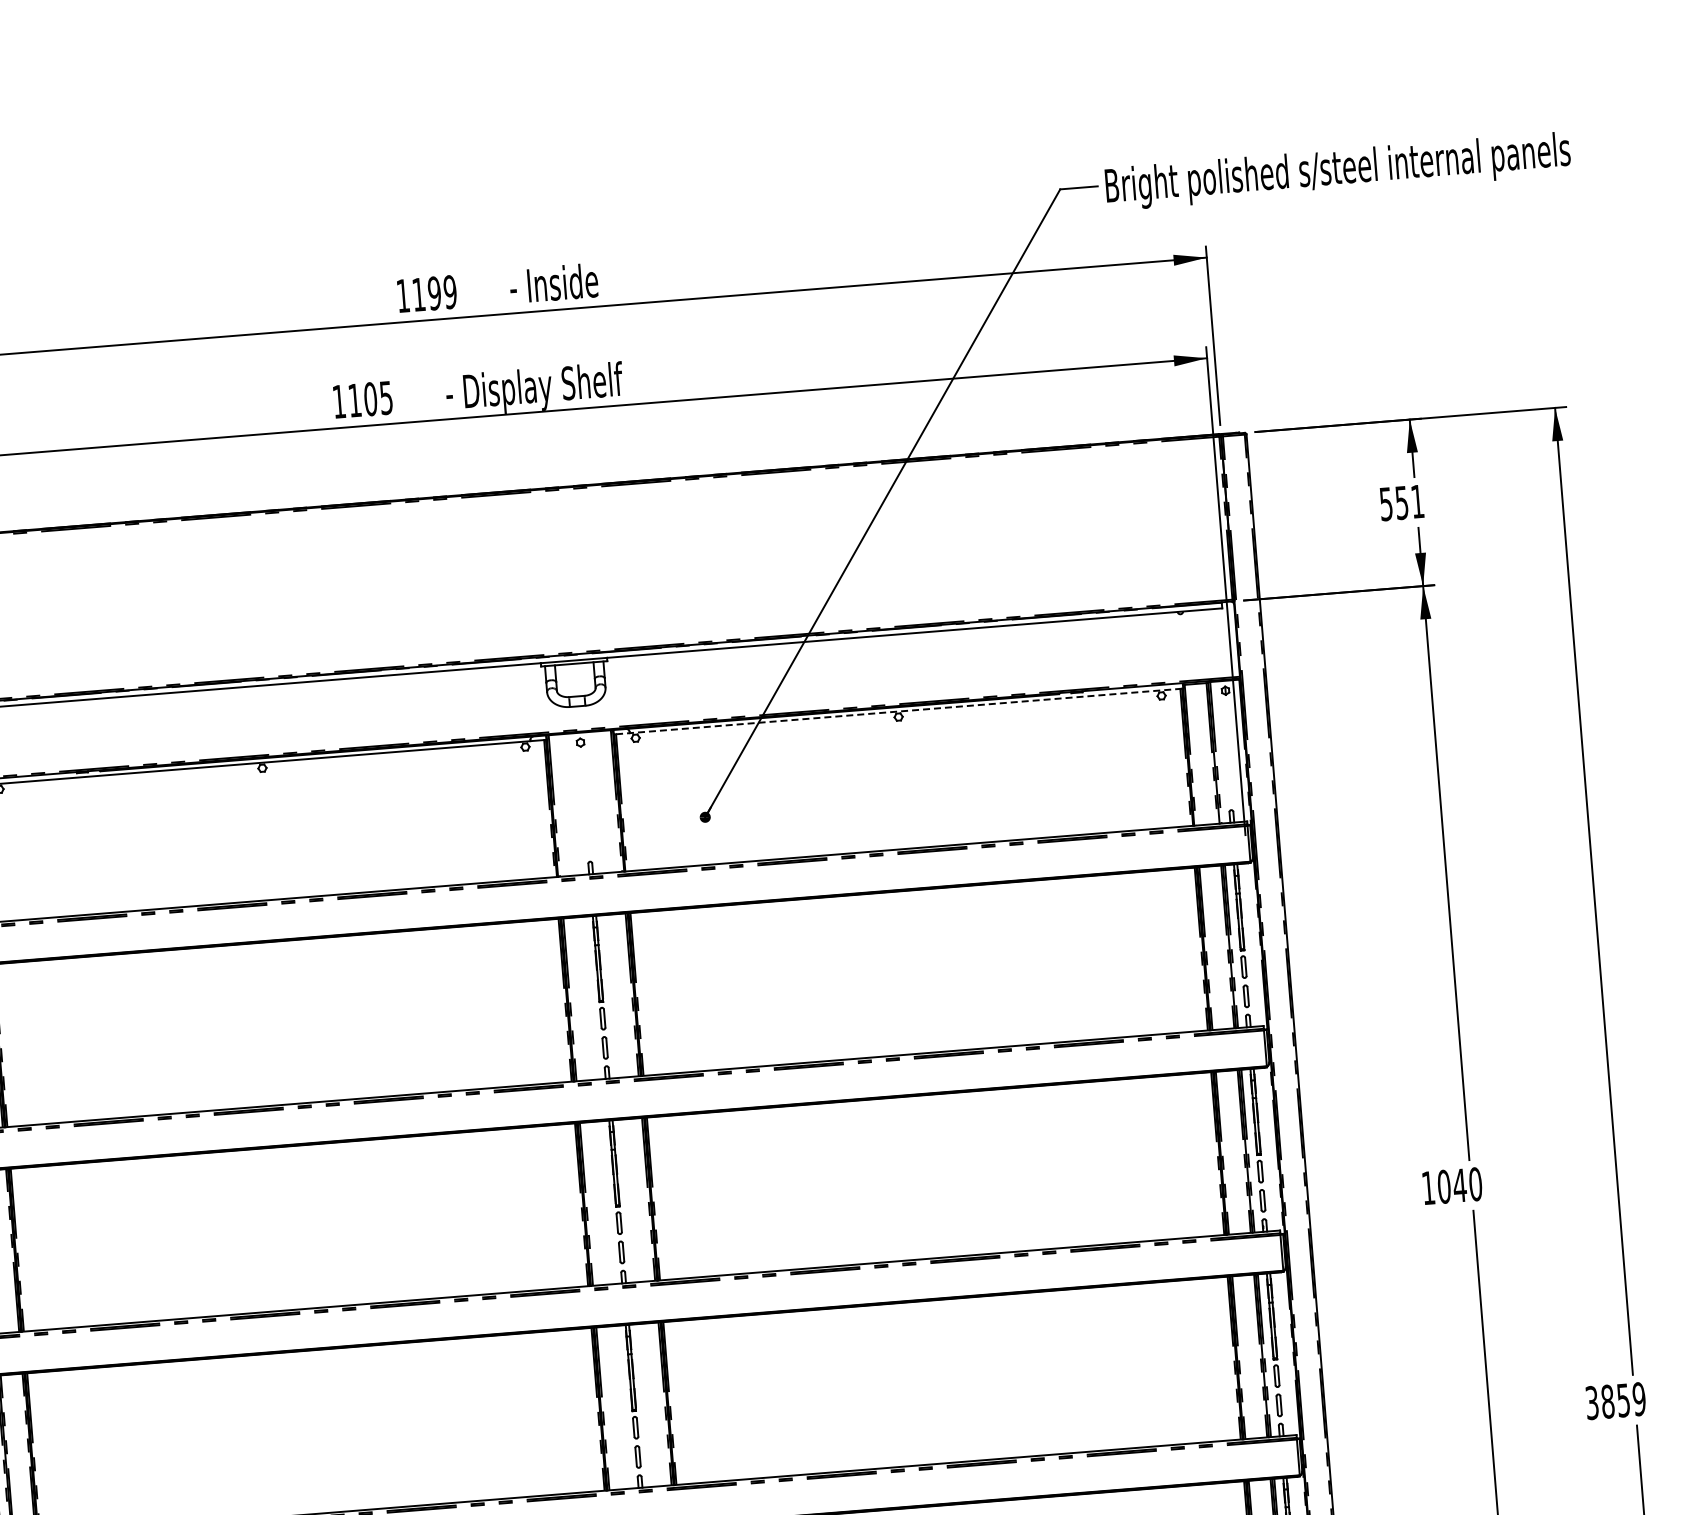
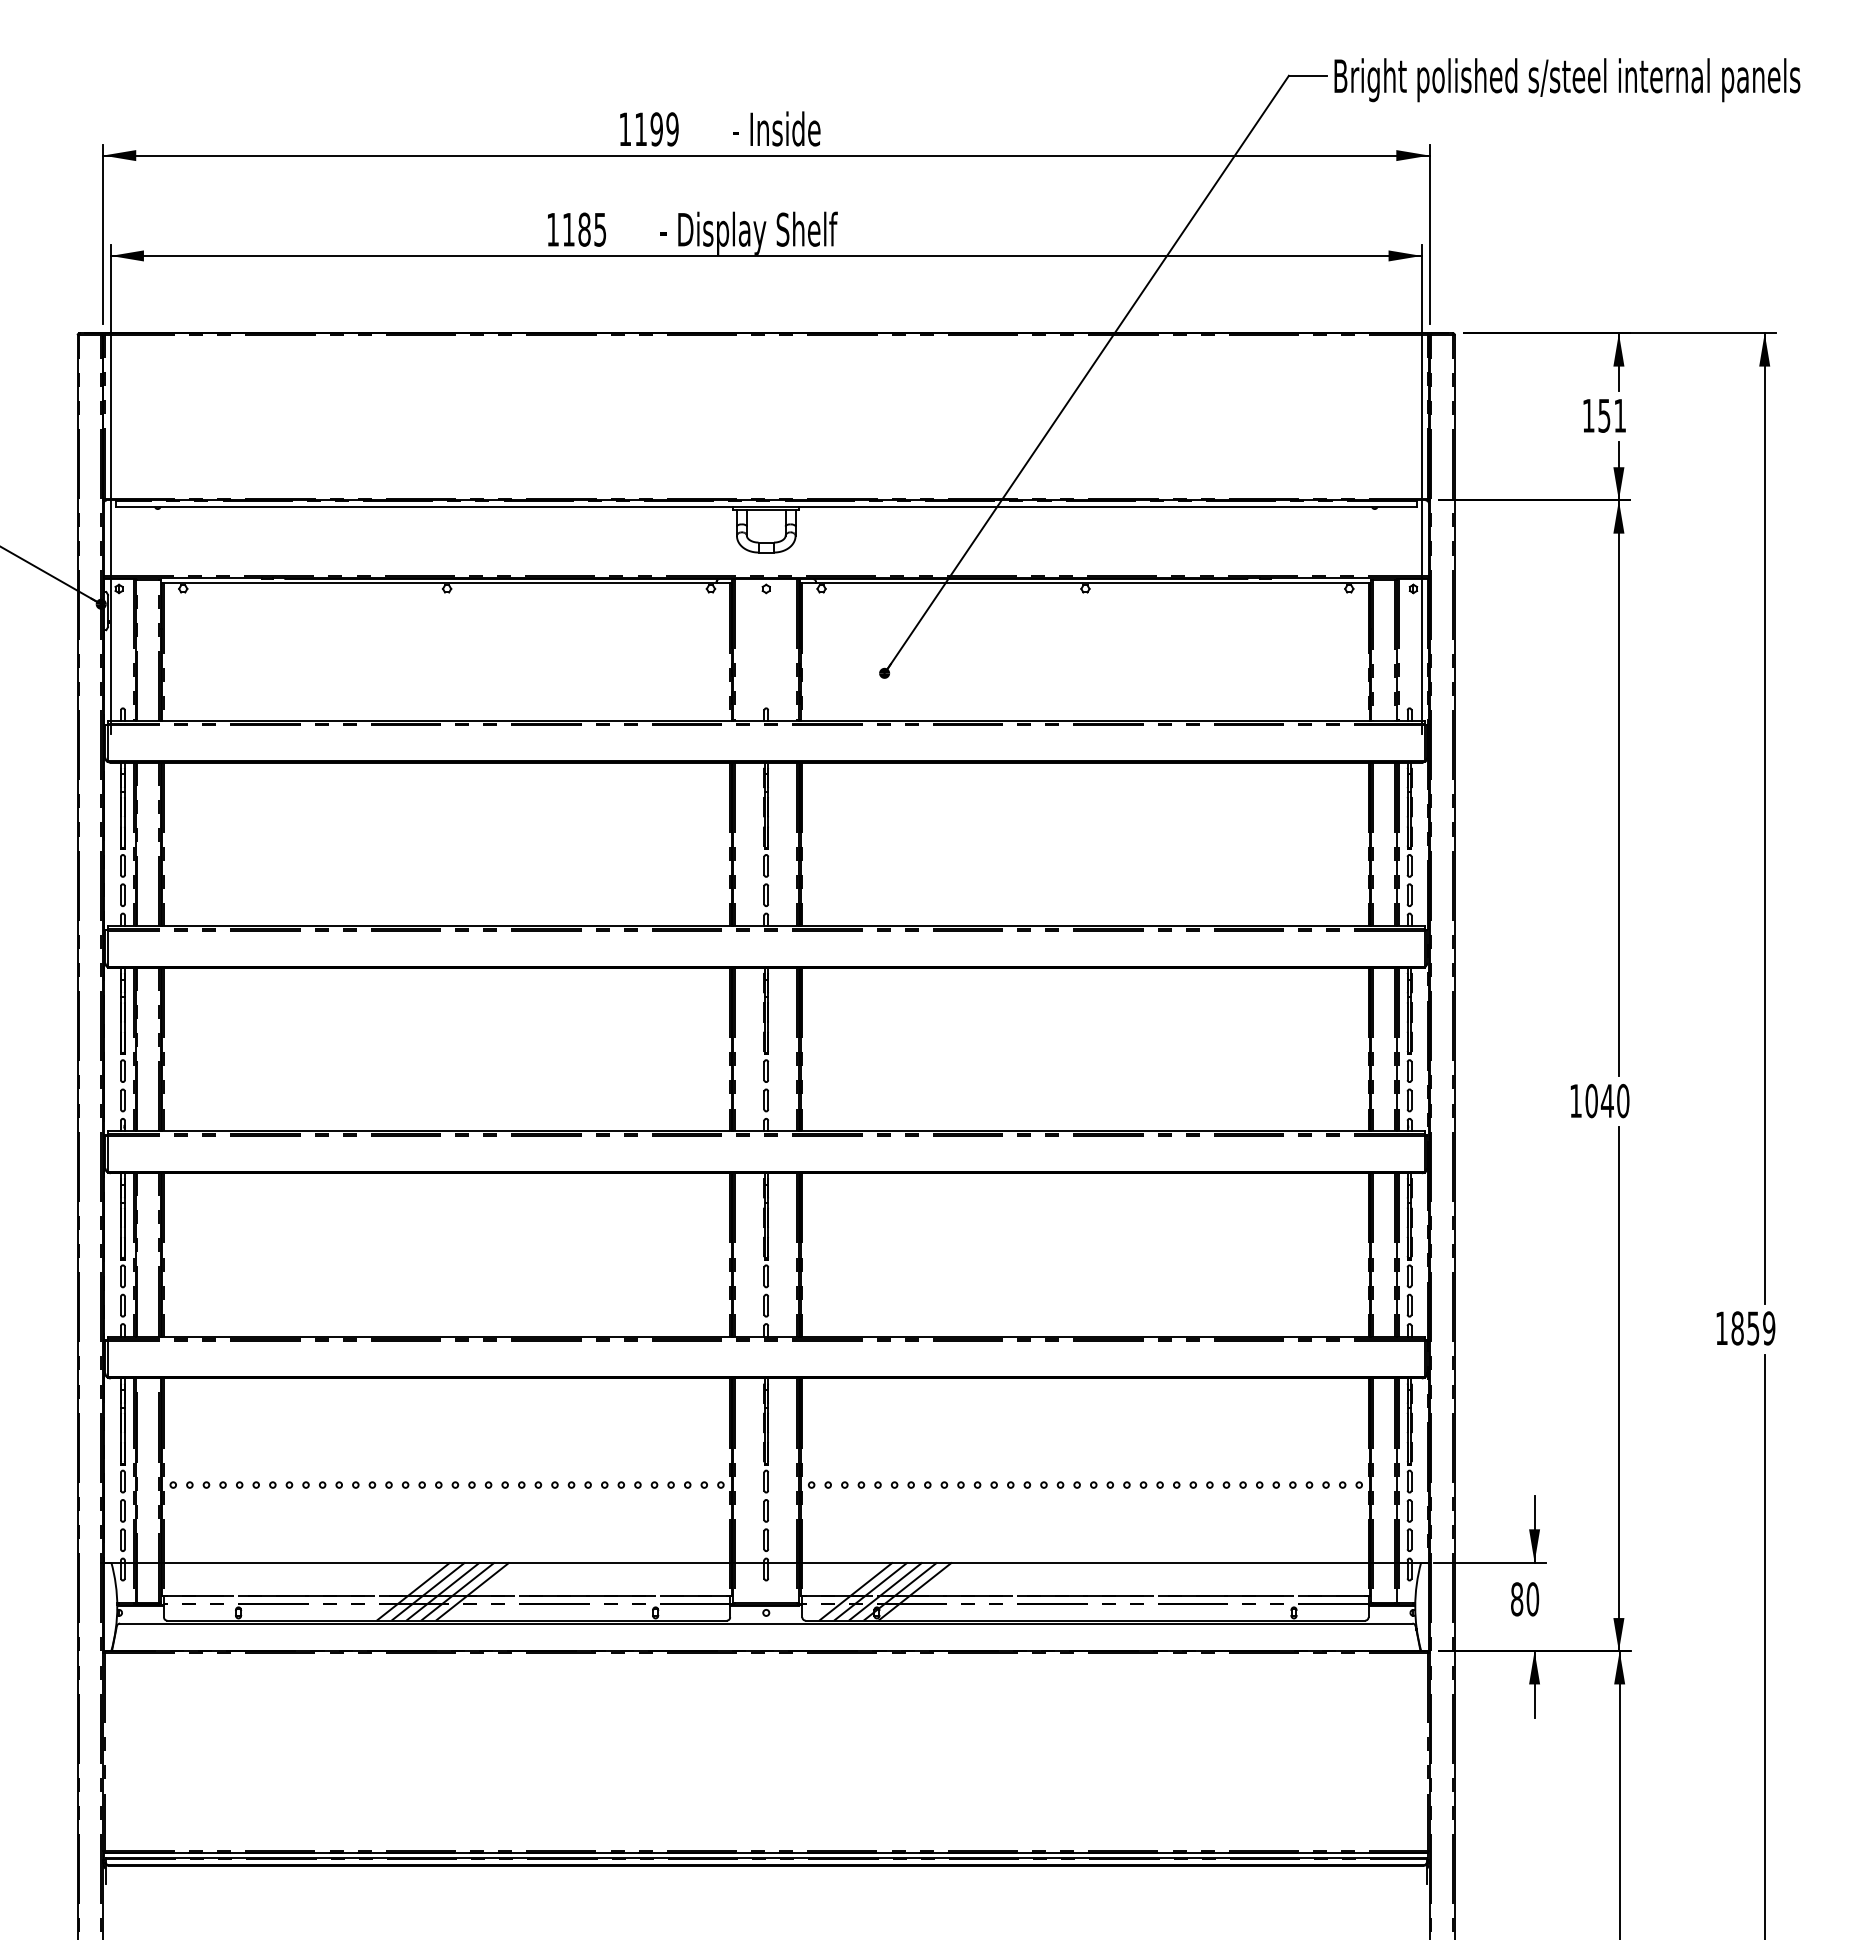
text: (370, 399) -> (584, 229), 1105 -> 1185
text: (1386, 503) -> (1588, 415), 551 -> 151
line: (898, 711) -> (1085, 583), dashed -> solid
text: (1591, 1403) -> (1721, 1328), 3859 -> 1859

